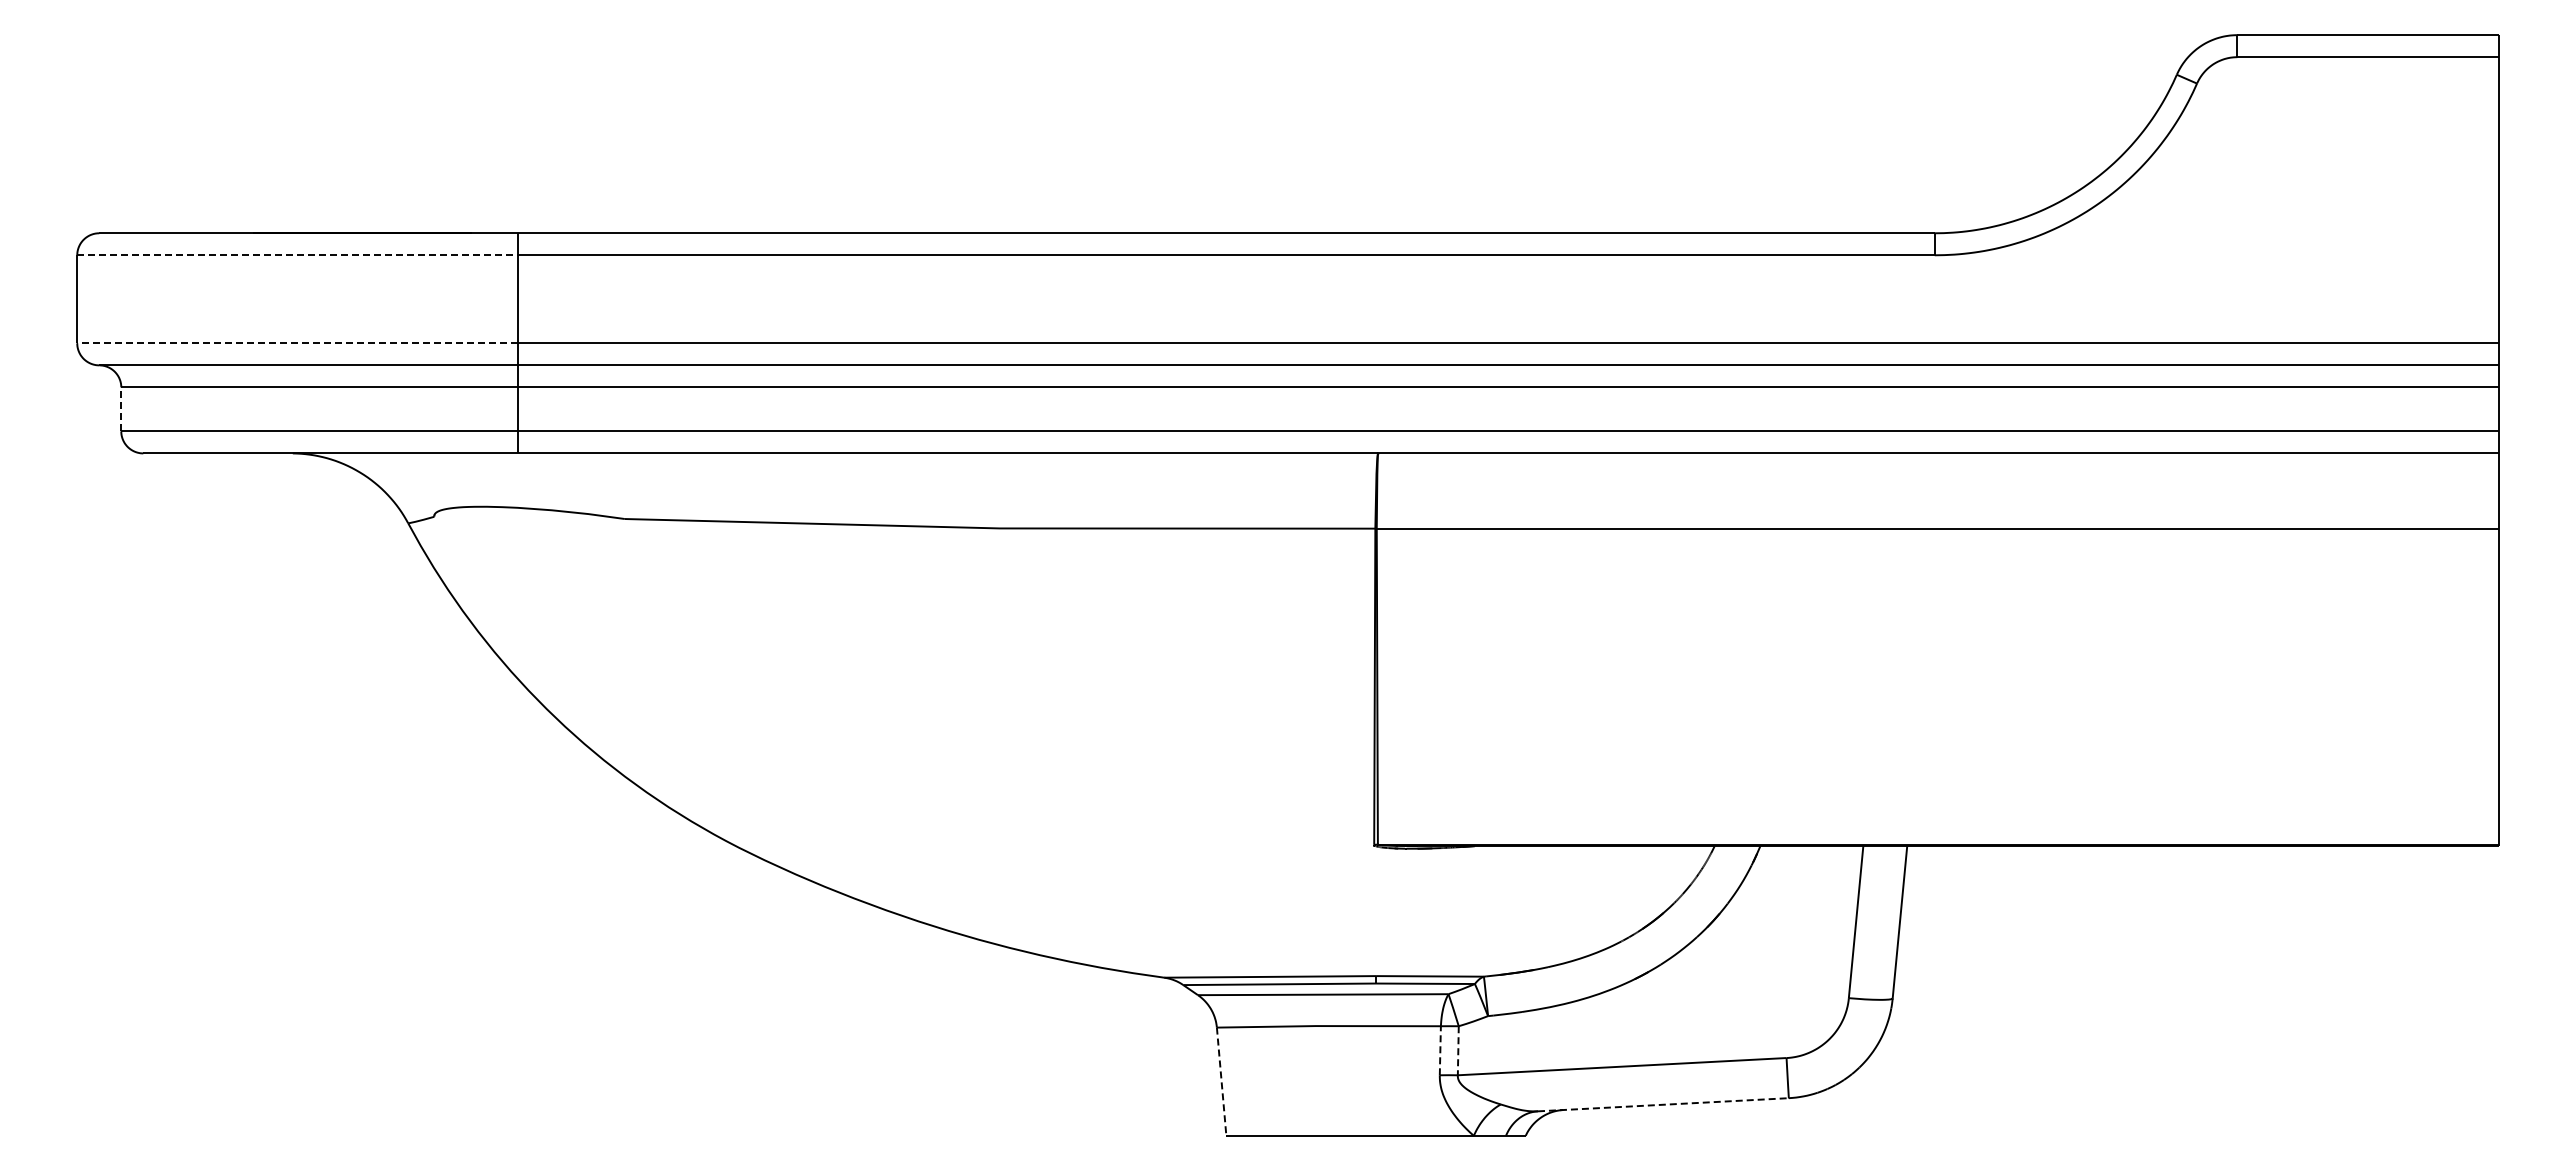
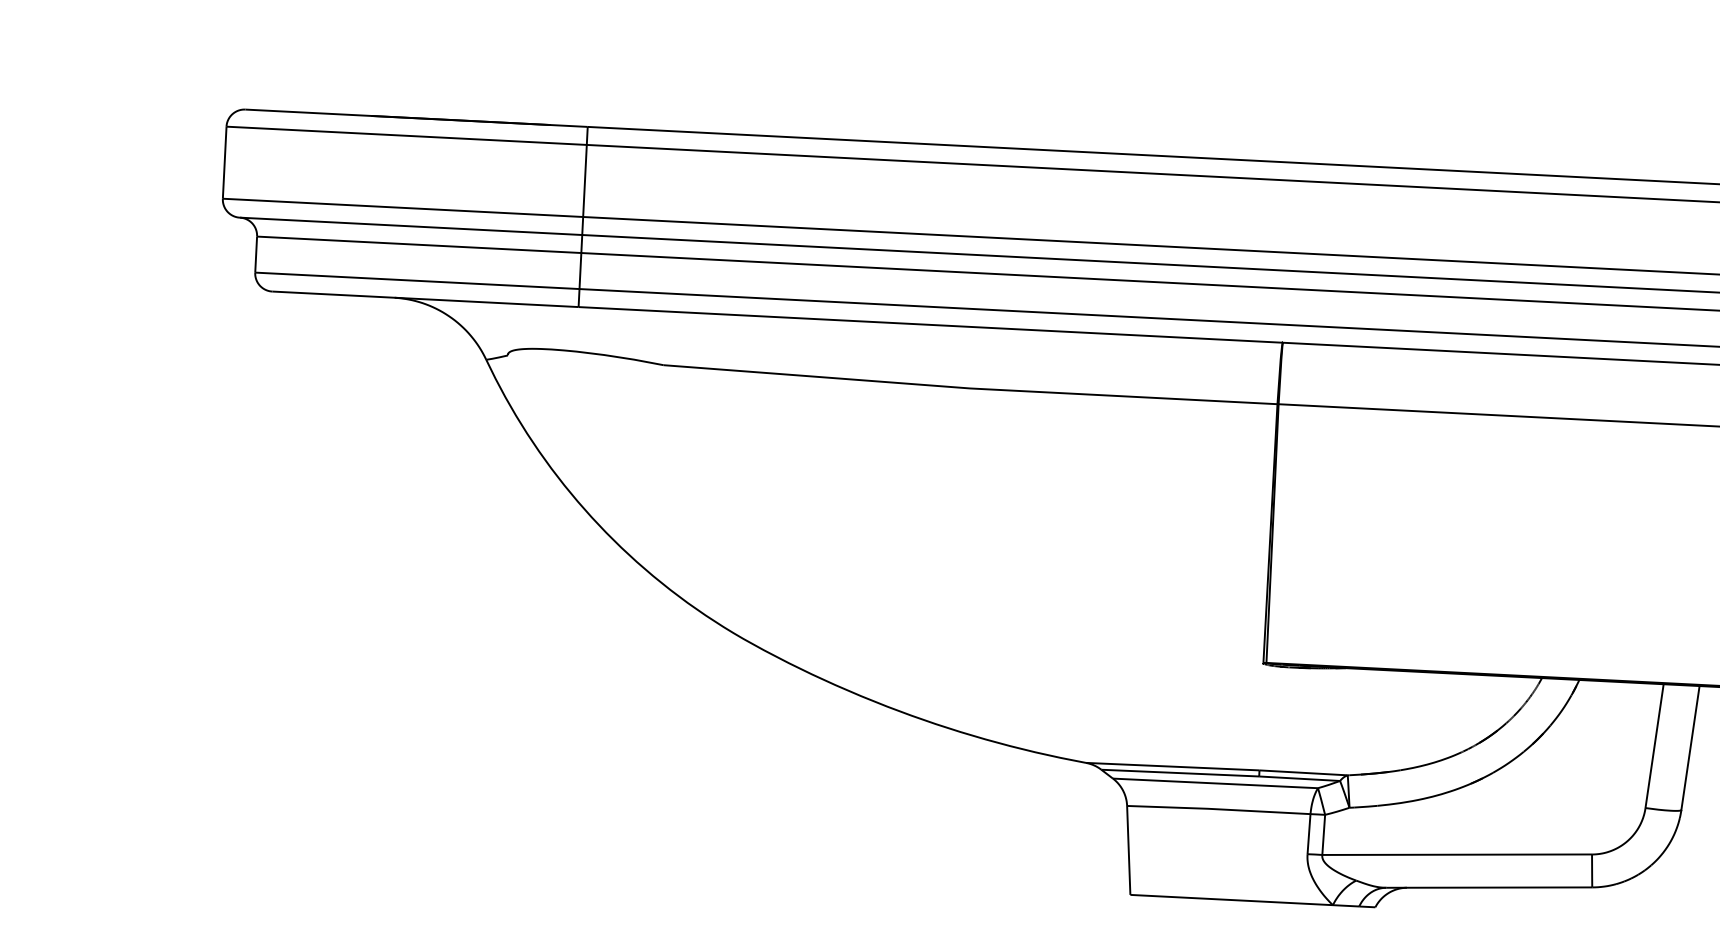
line: (297, 255) -> (406, 135), dashed -> solid
line: (296, 343) -> (402, 207), dashed -> solid
line: (121, 408) -> (256, 253), dashed -> solid
line: (1440, 1050) -> (1309, 833), dashed -> solid
line: (1458, 1050) -> (1323, 834), dashed -> solid
line: (1221, 1082) -> (1128, 851), dashed -> solid
line: (1663, 1104) -> (1489, 887), dashed -> solid

